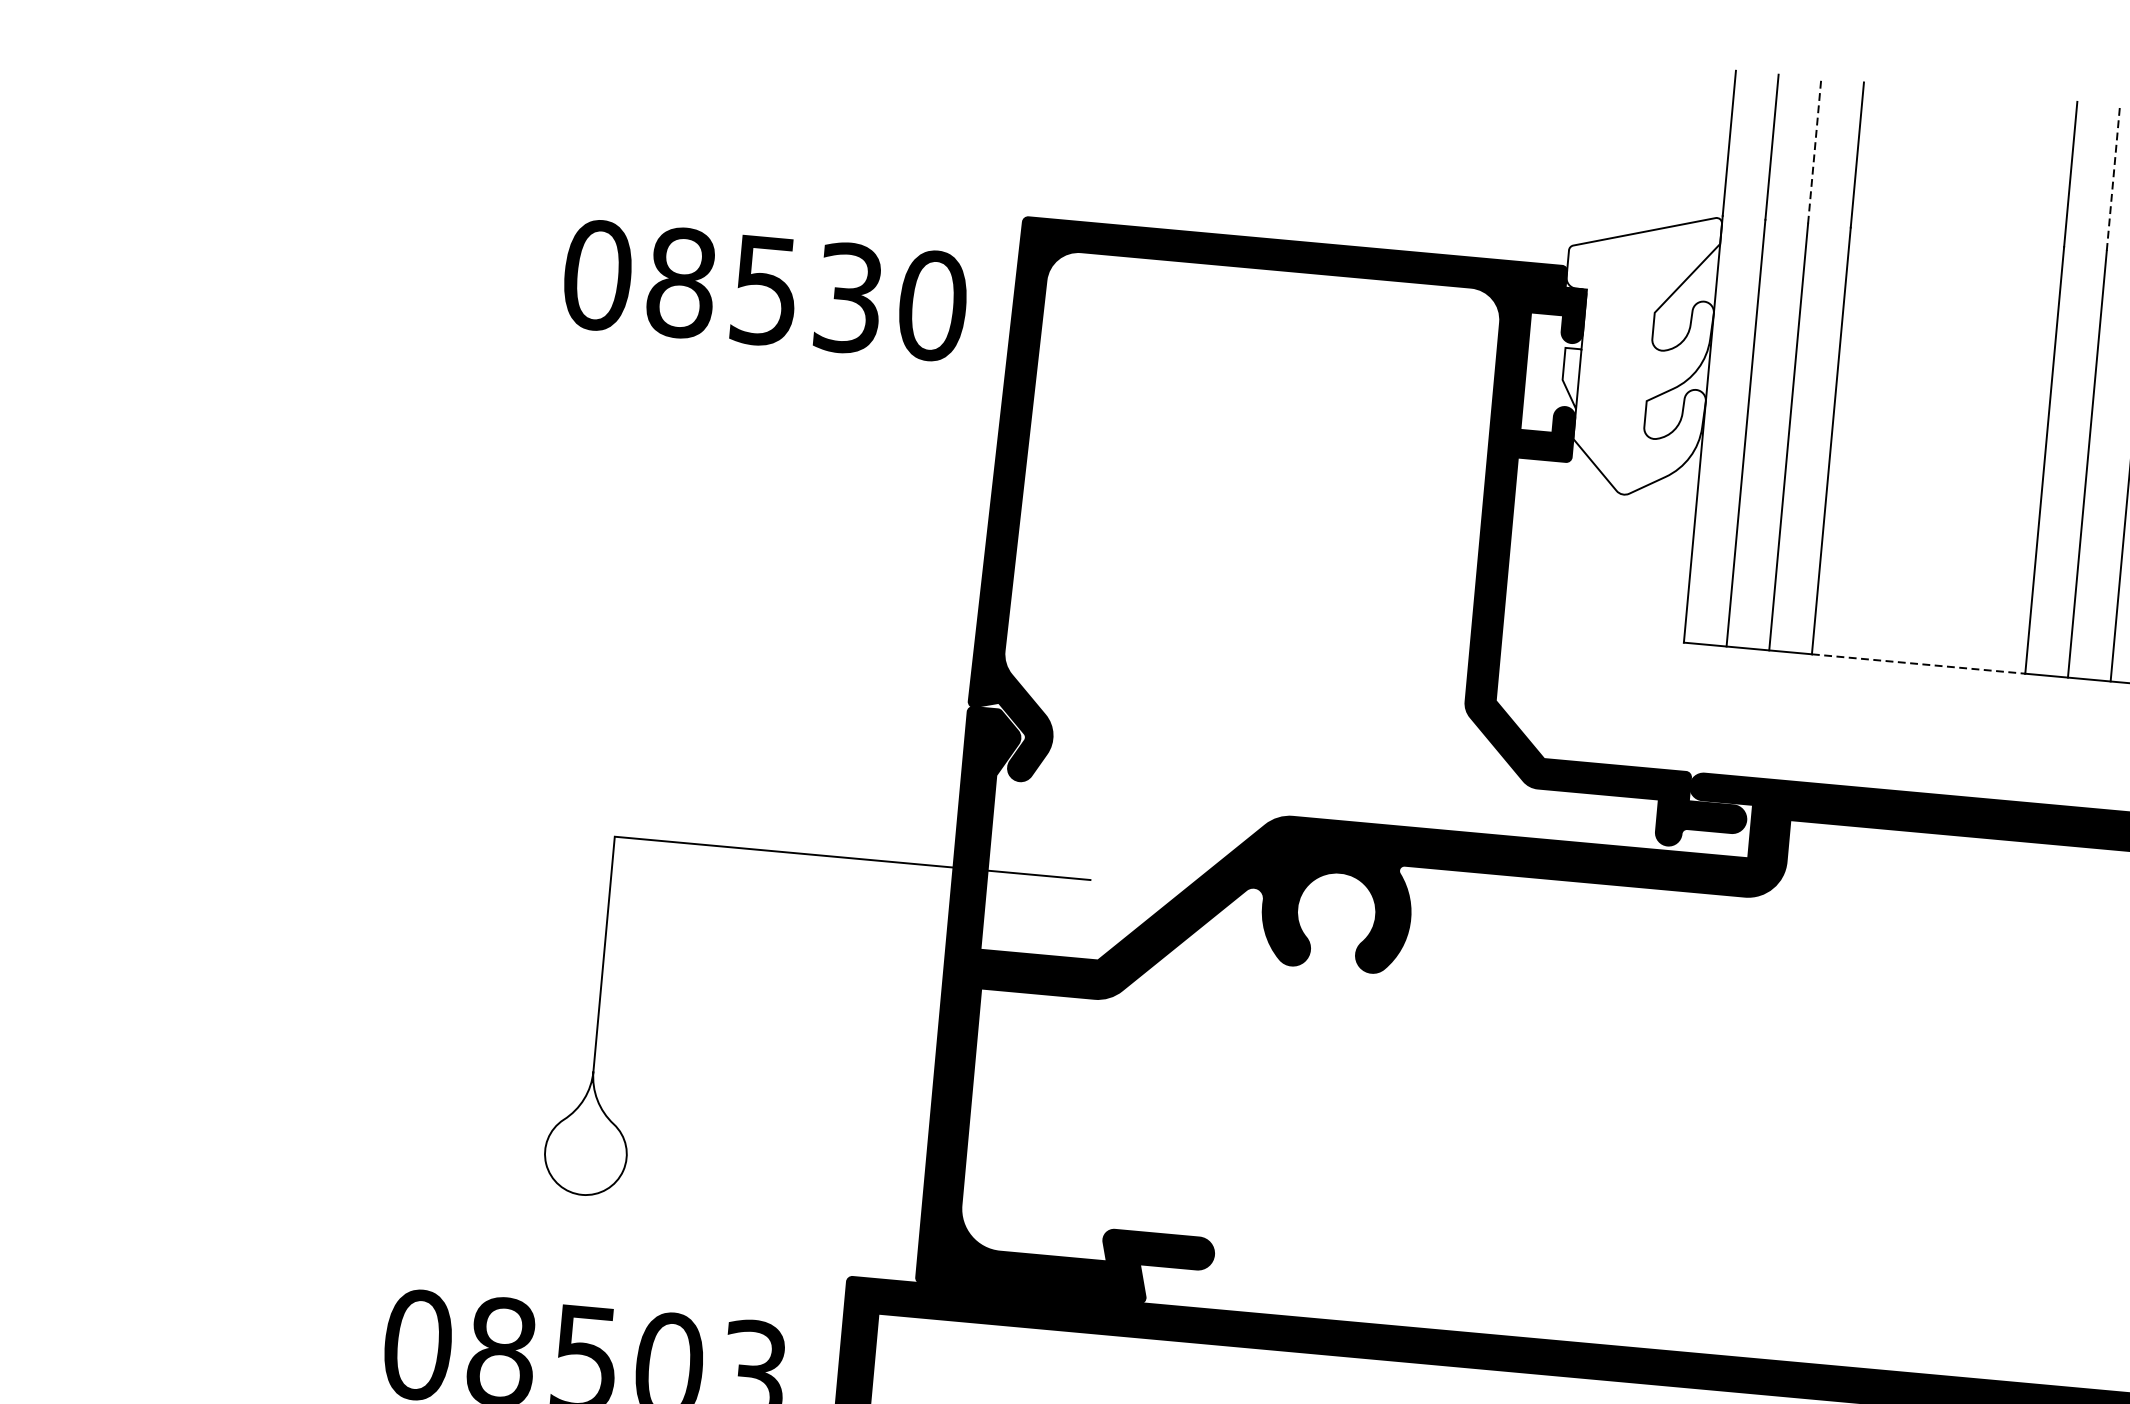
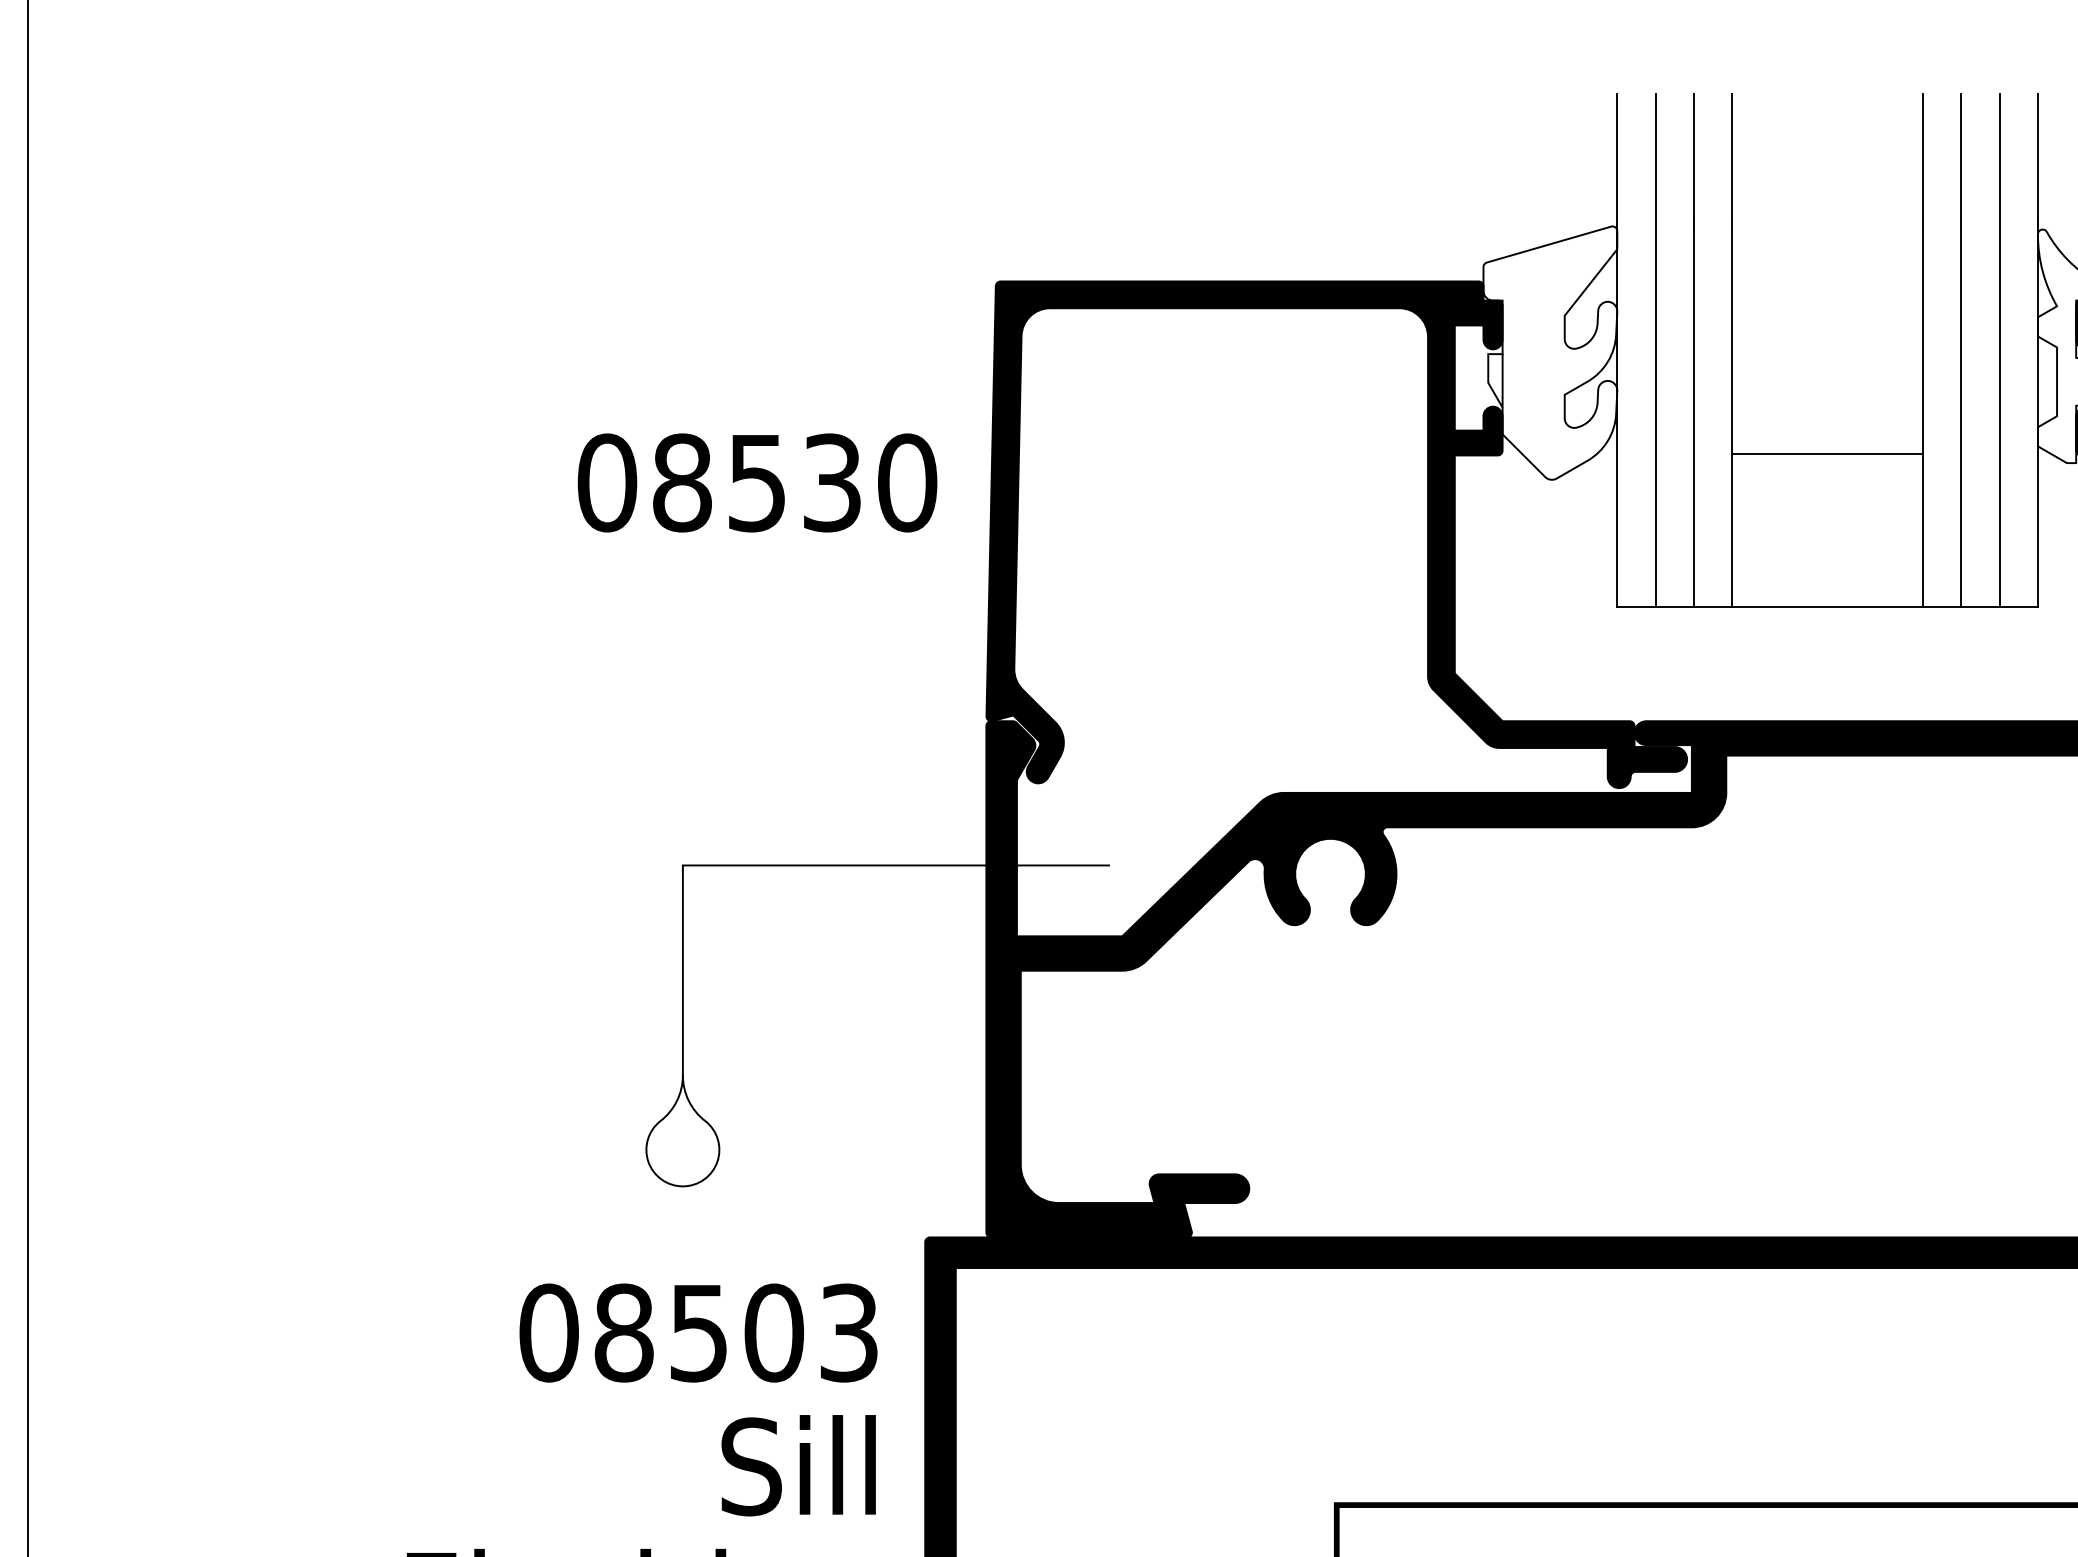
line: (1814, 150) -> (1693, 158), dashed -> solid
line: (2113, 177) -> (1961, 158), dashed -> solid
text: (765, 290) -> (757, 482), moved
line: (1934, 493) -> (1827, 453), added
line: (1918, 663) -> (1827, 606), dashed -> solid

